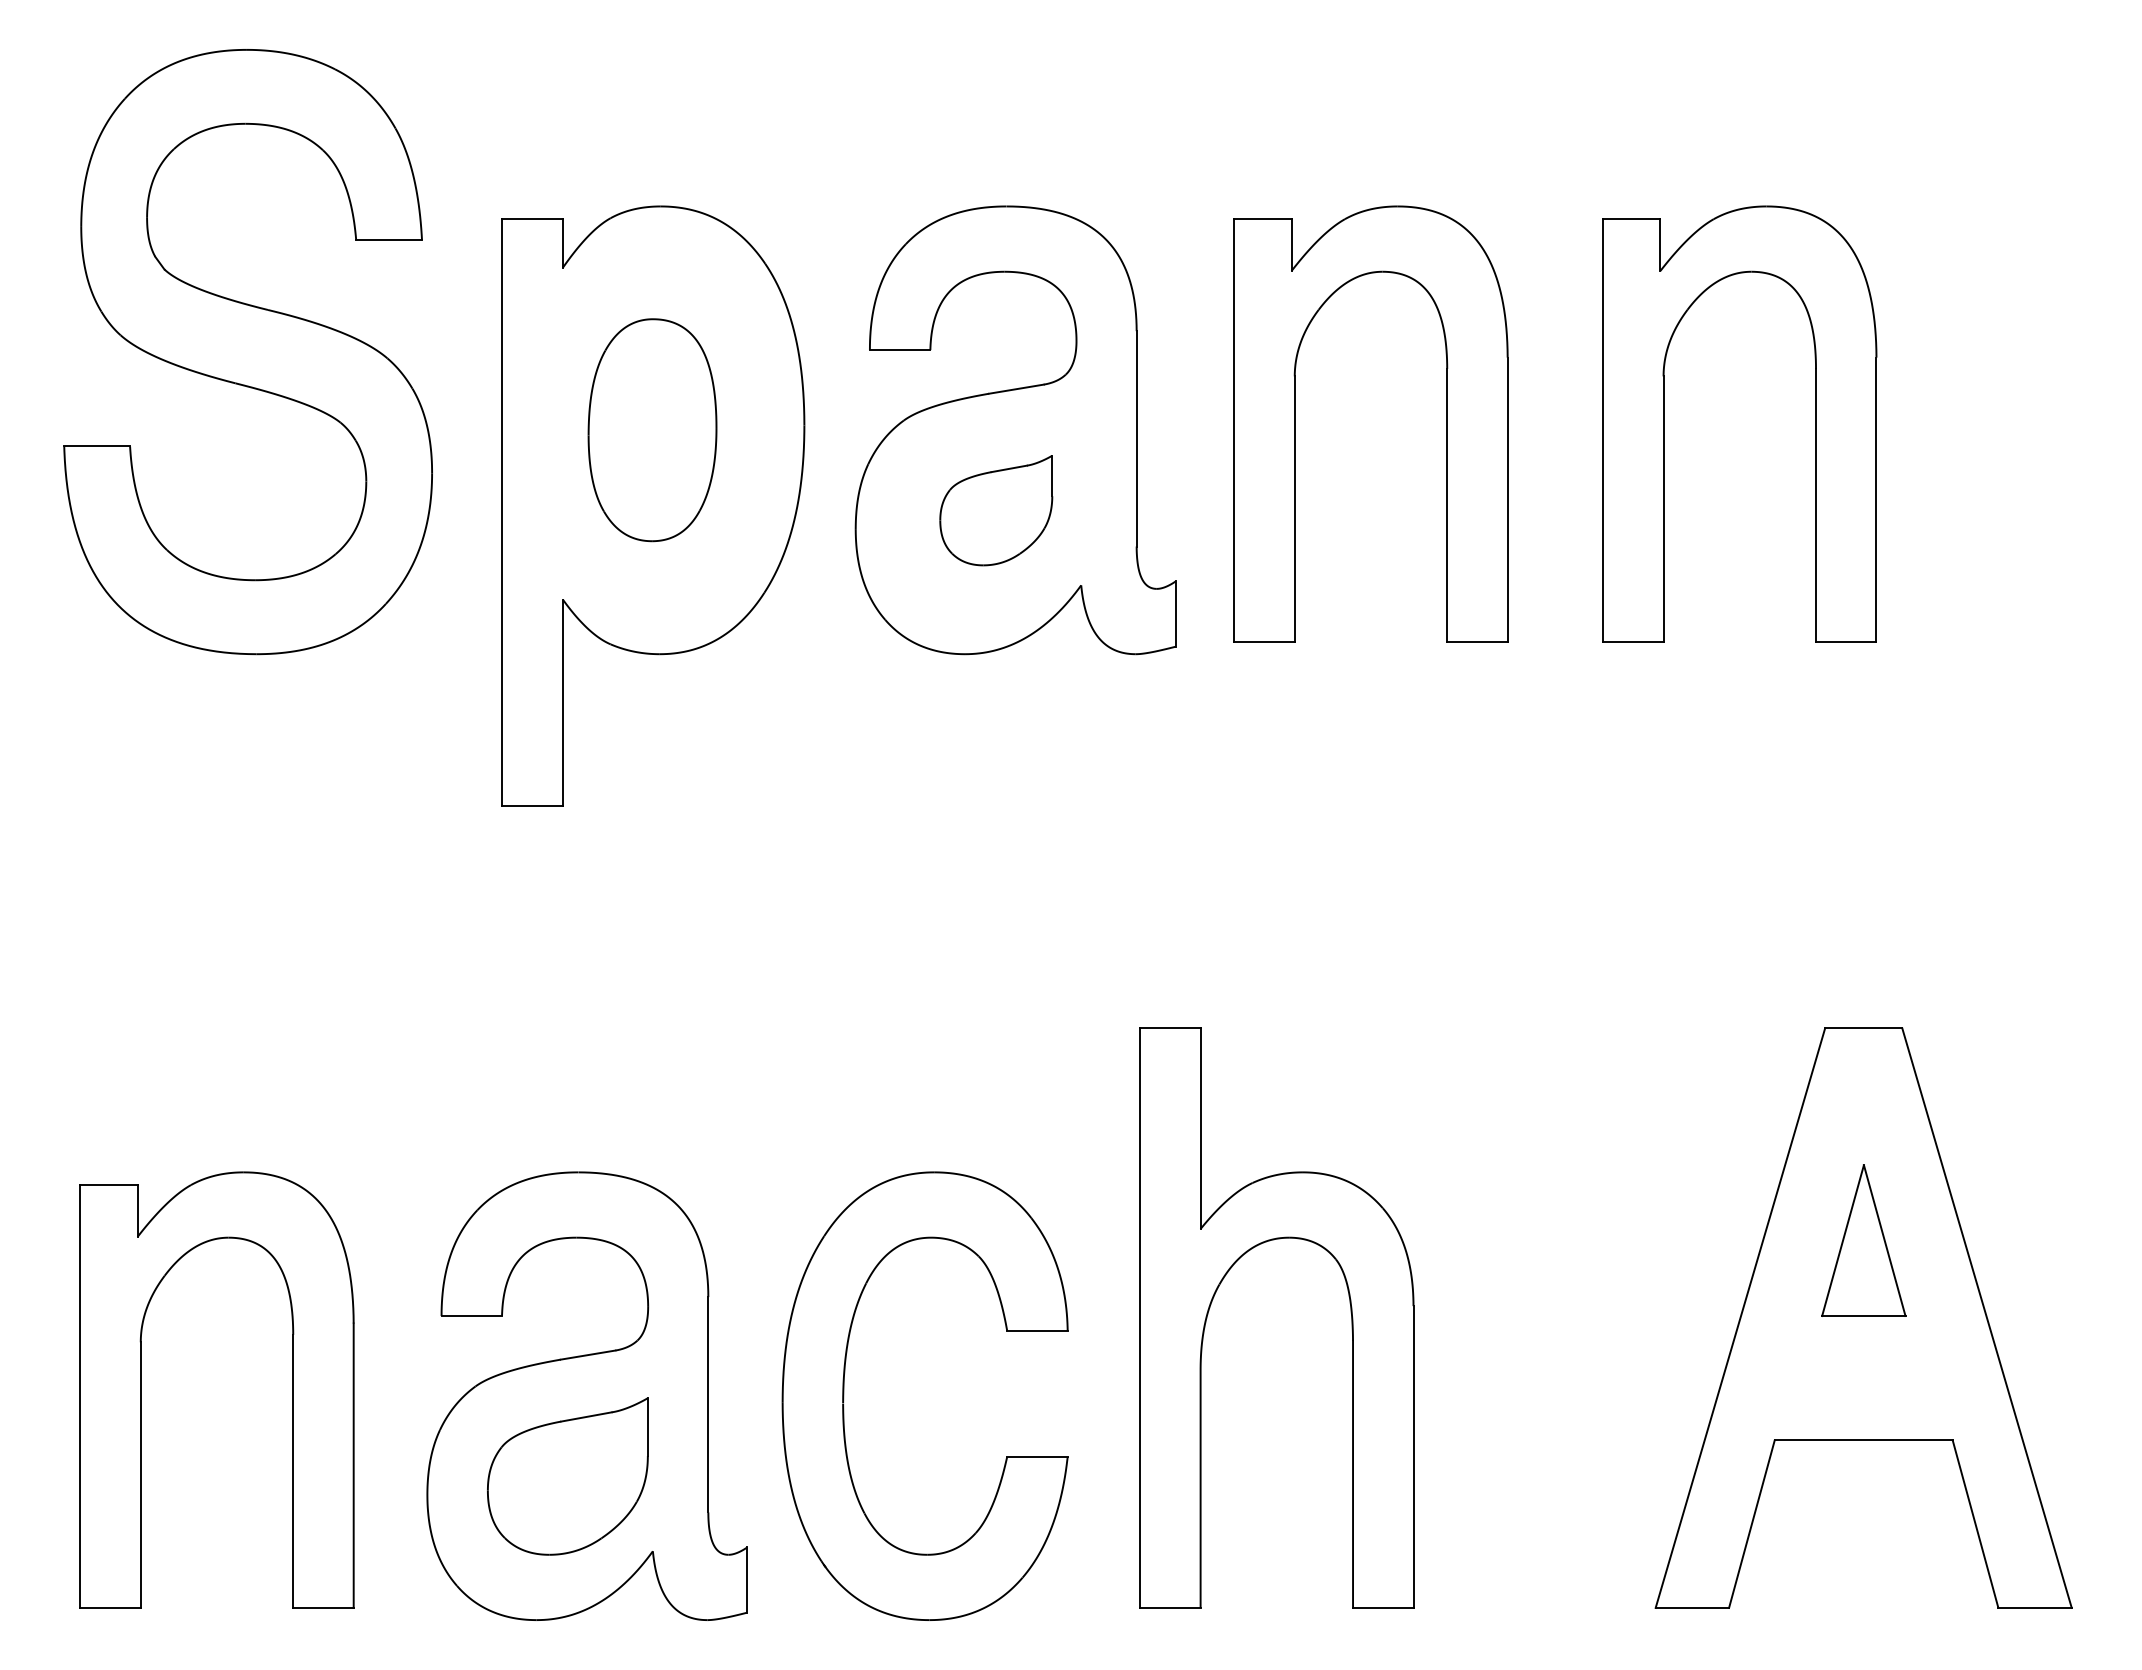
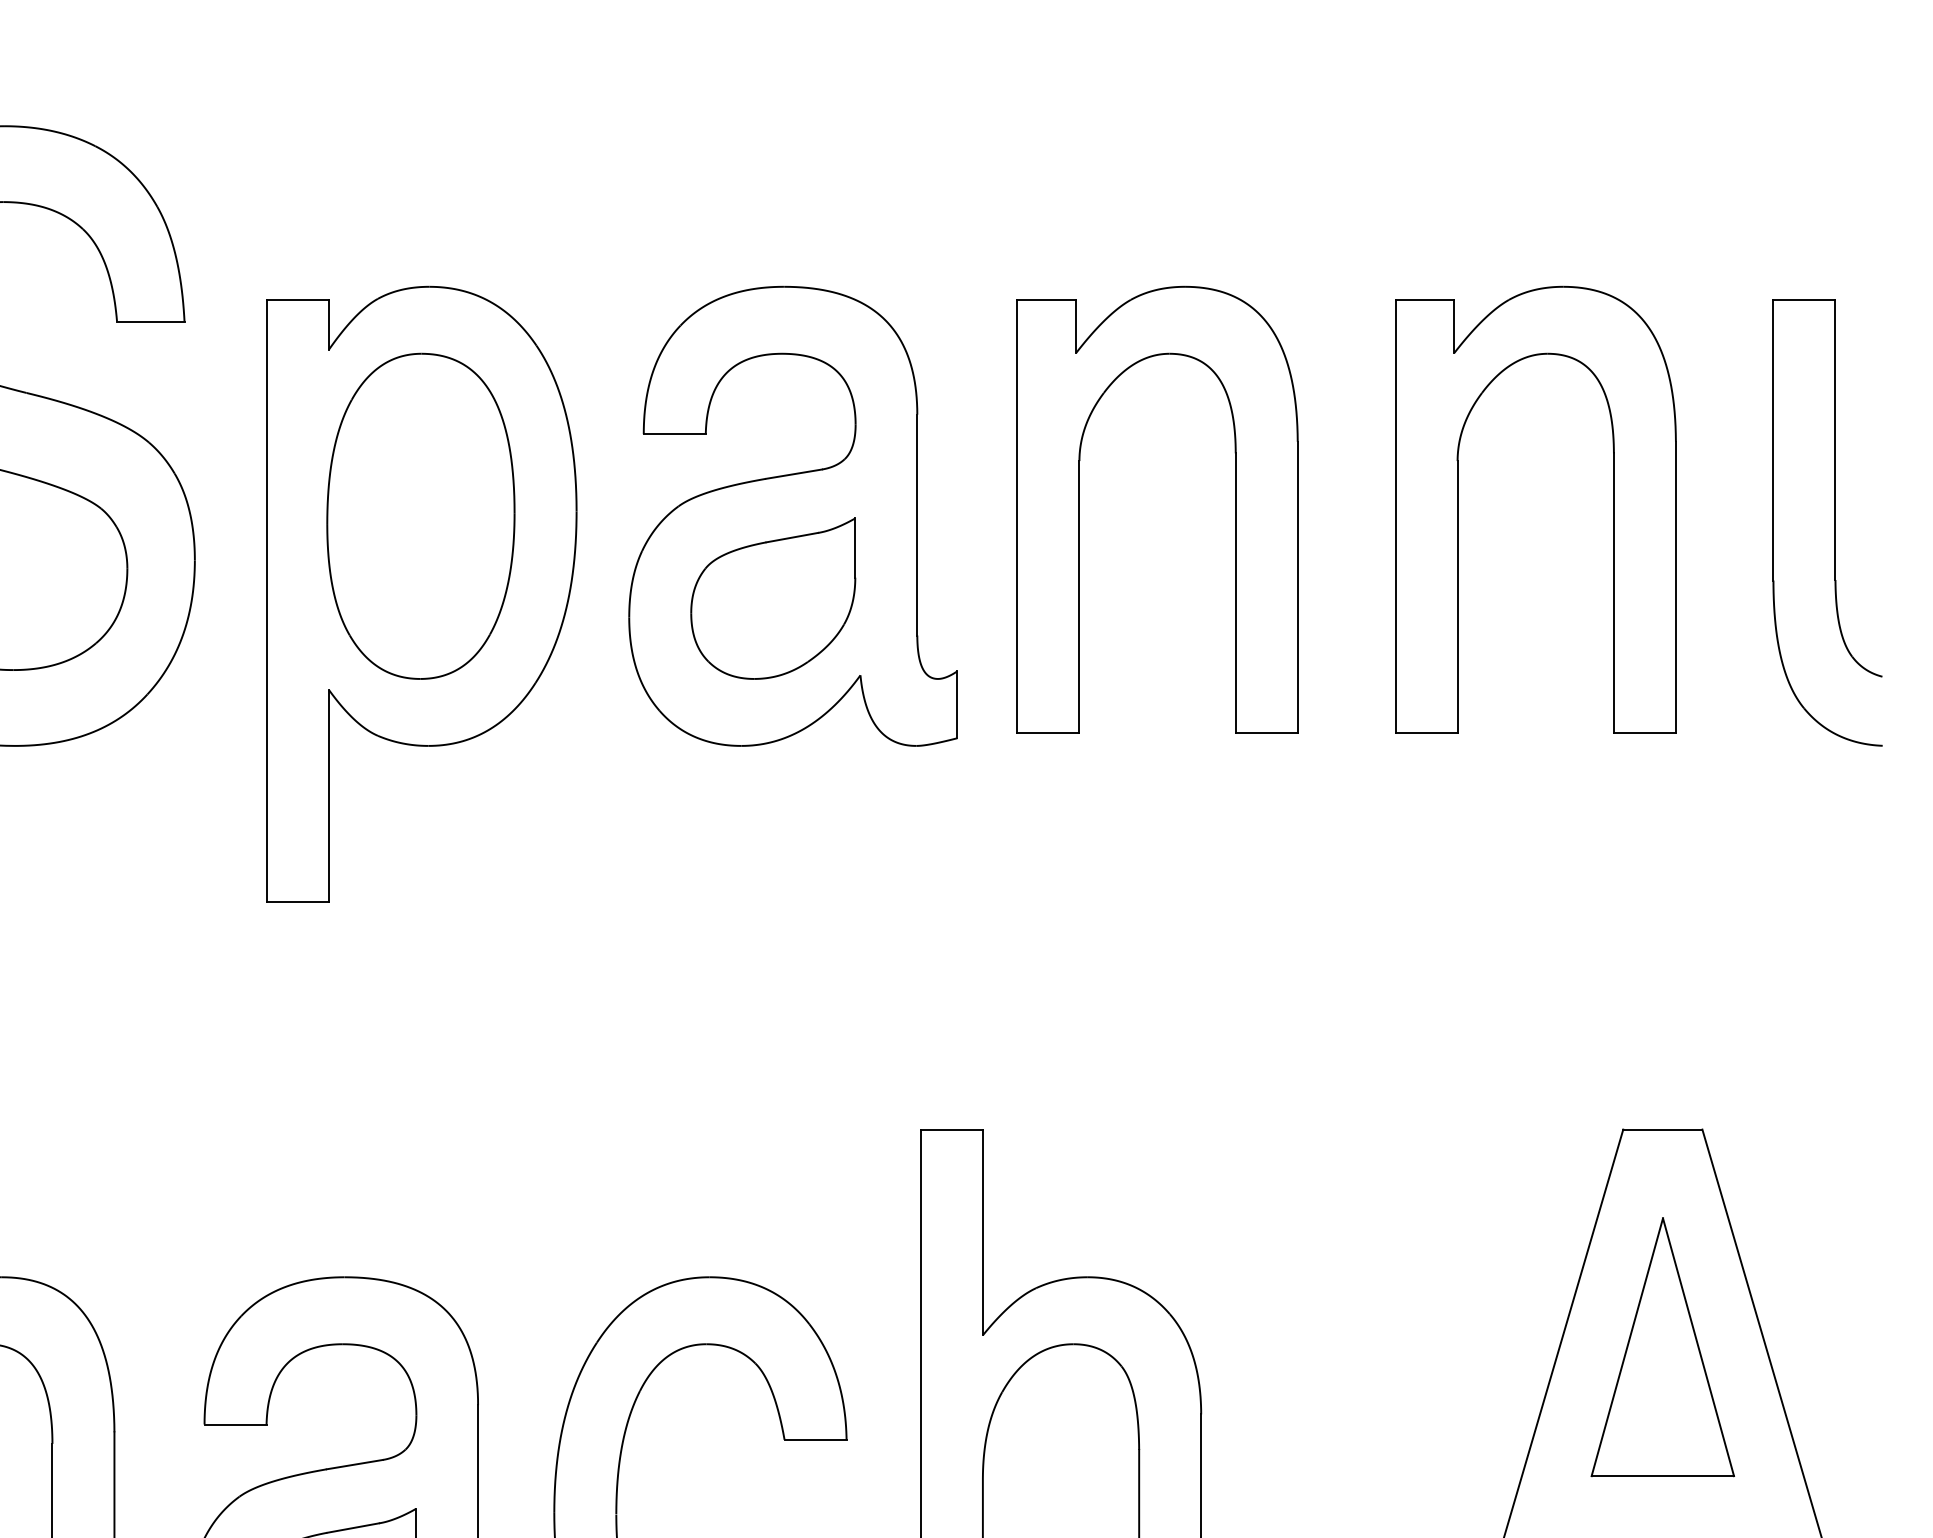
part: (652, 429) -> (420, 515), size x1.43
part: (2031, 436) -> (1834, 522), added
part: (996, 510) -> (773, 598), size x1.43
part: (1863, 1240) -> (1662, 1347), size x1.67

